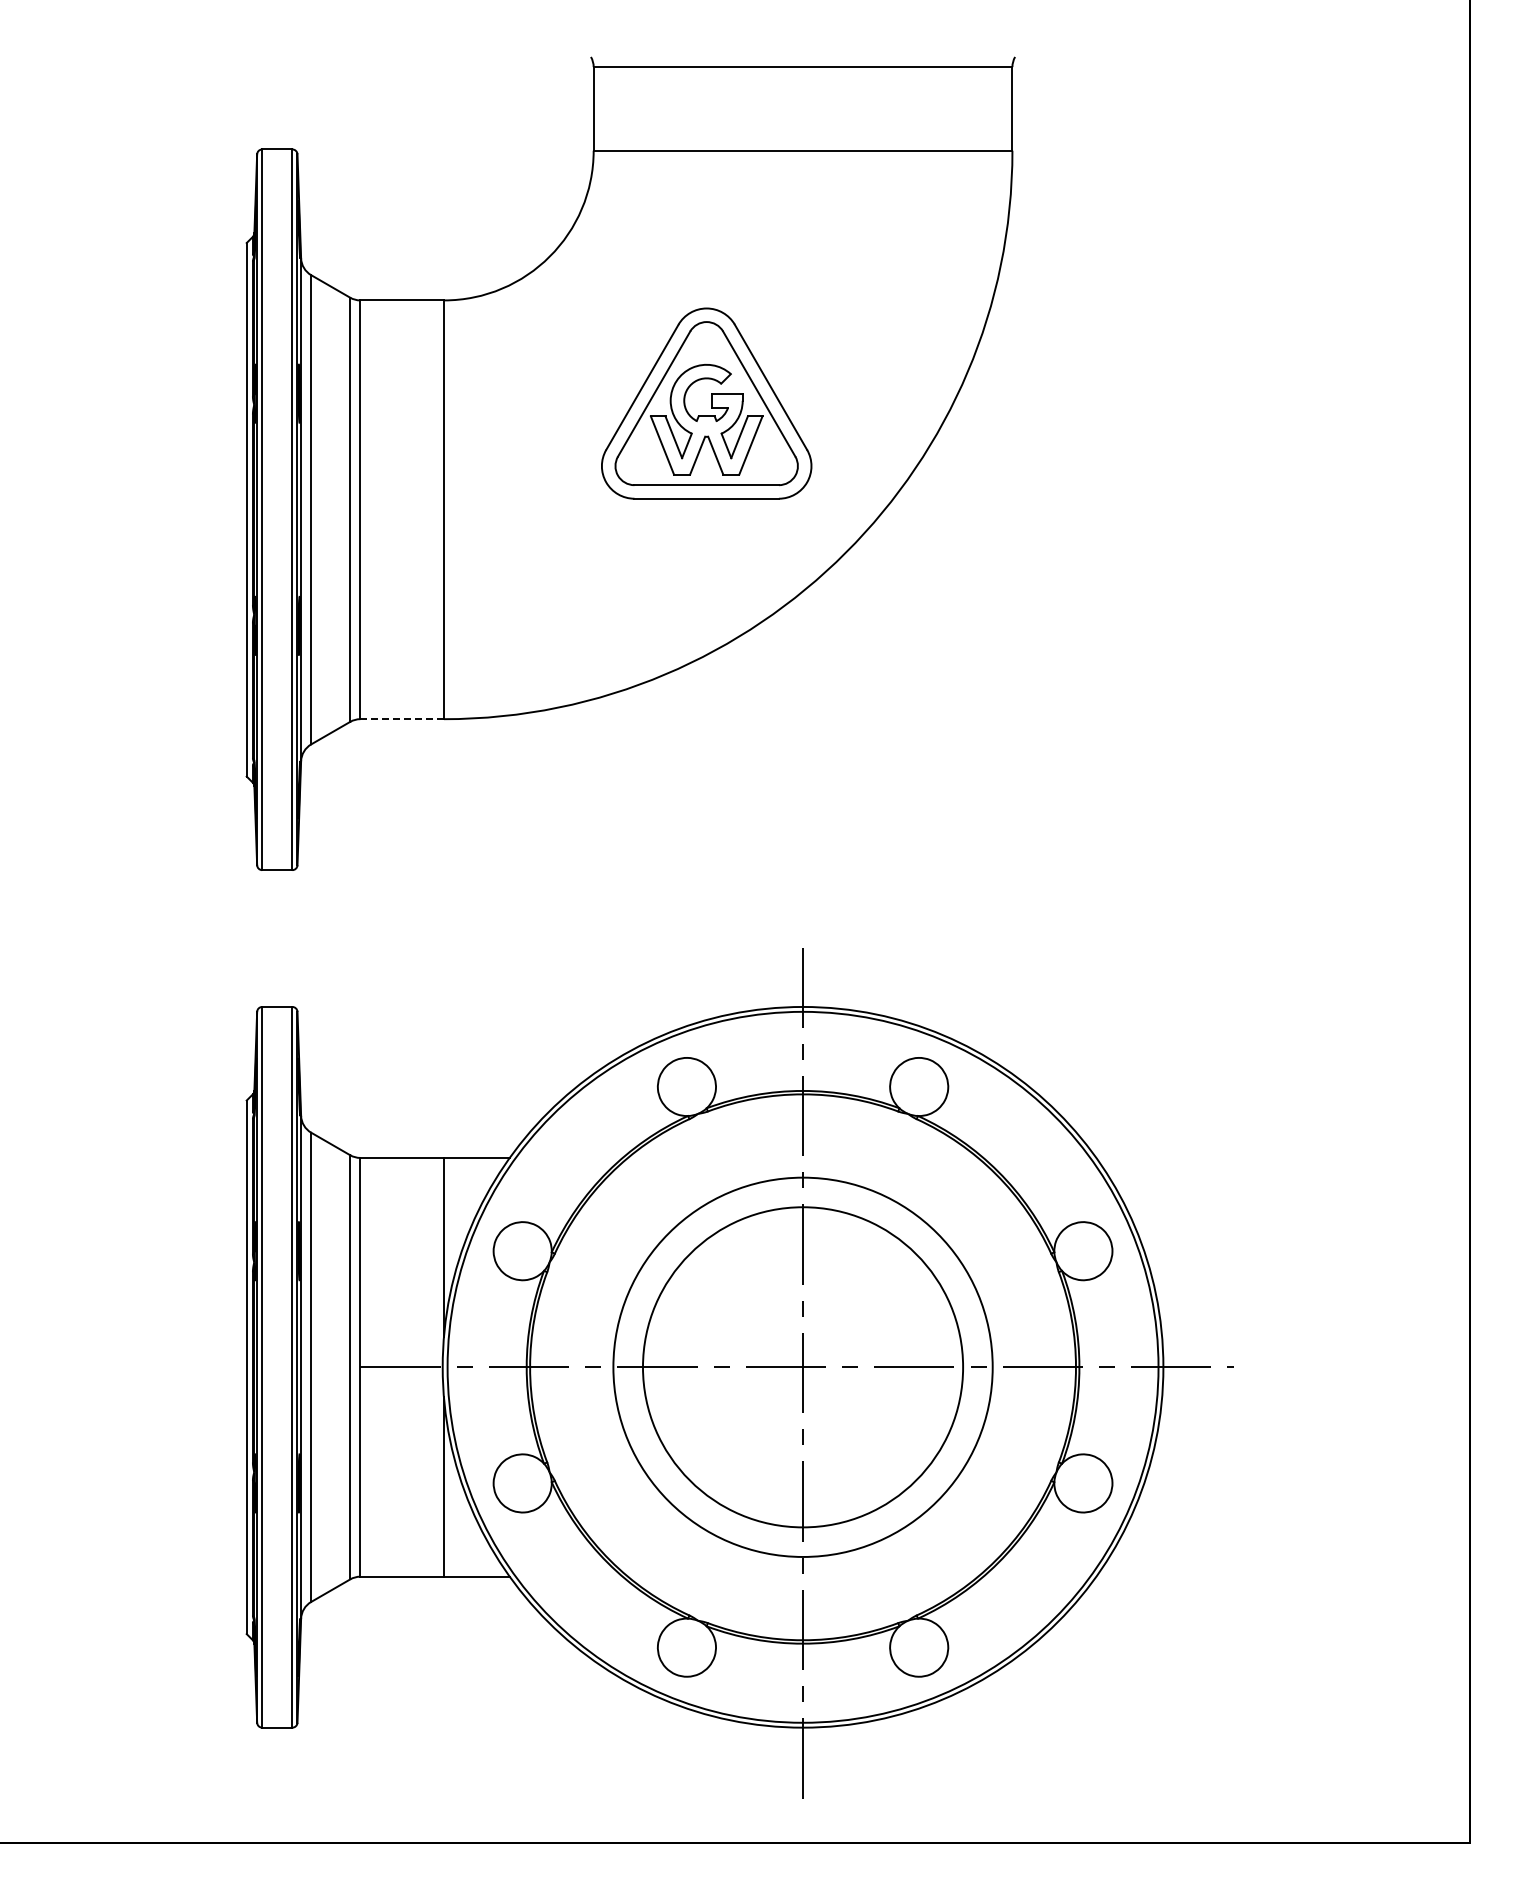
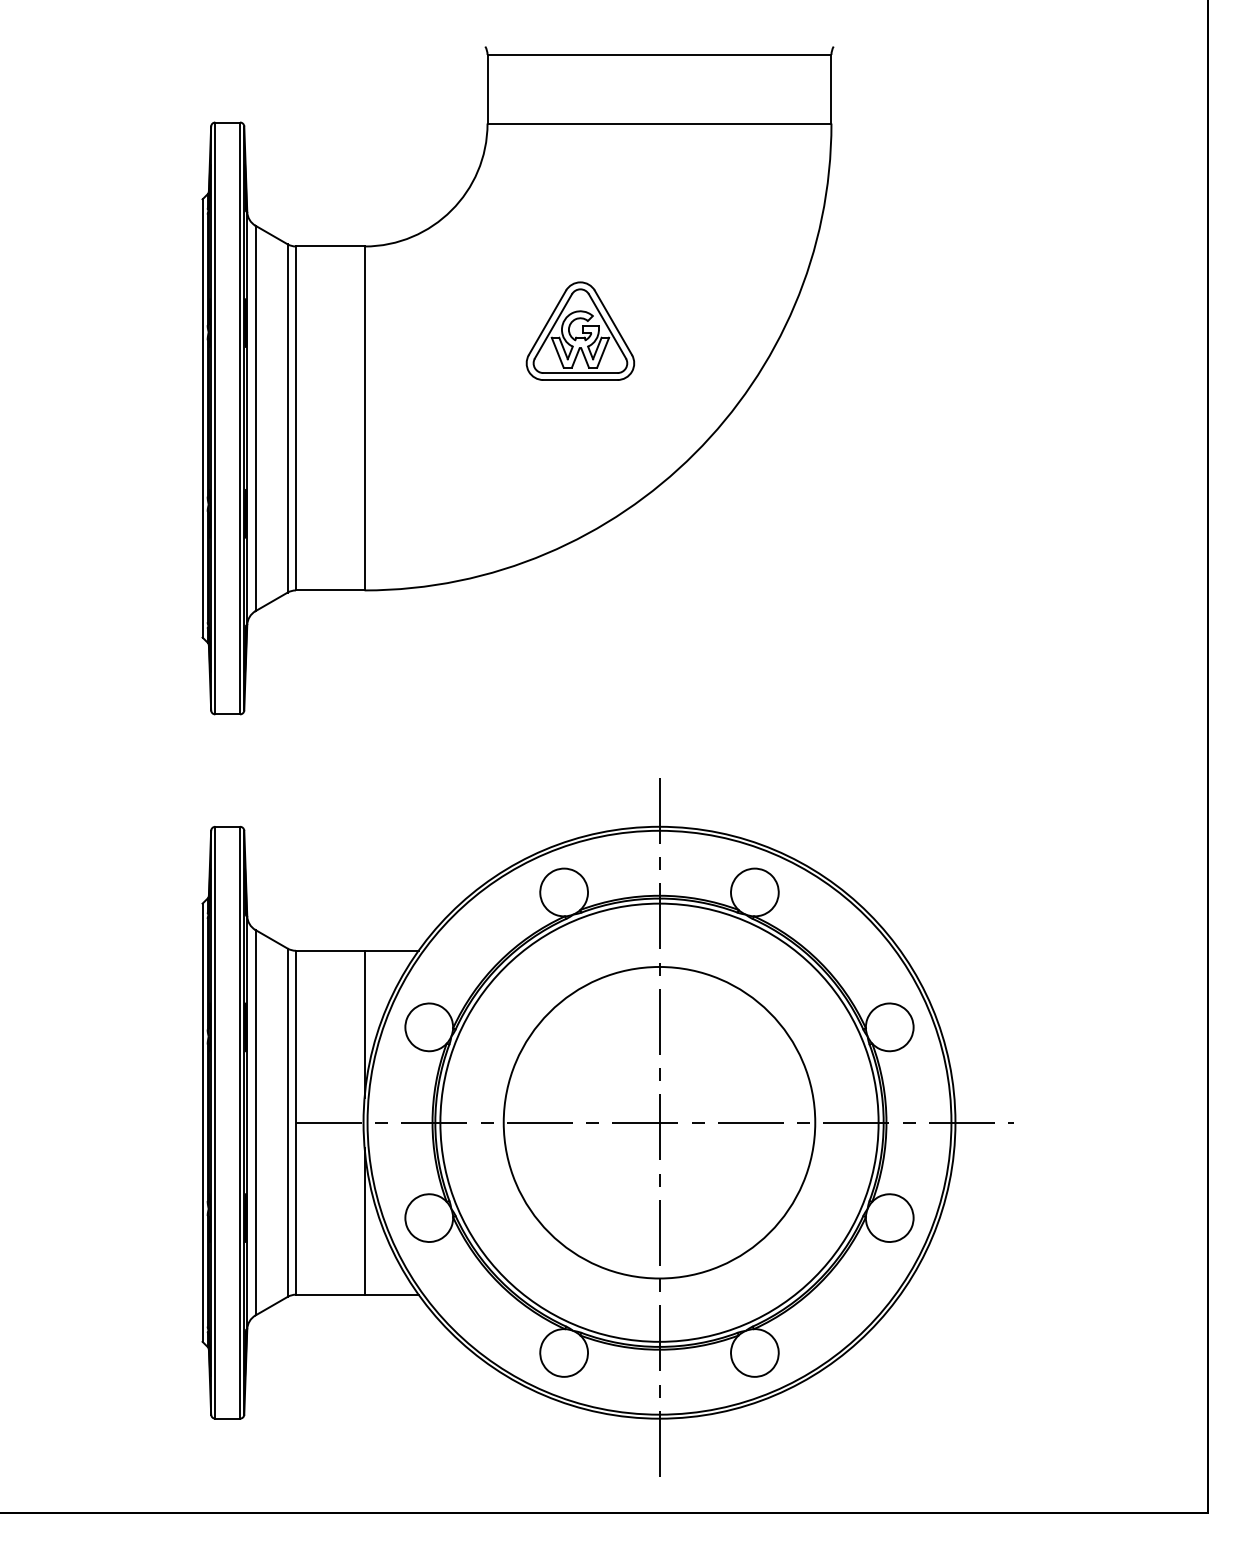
part: (706, 403) -> (580, 331), size x0.62
line: (402, 719) -> (330, 590), dashed -> solid
circle: (802, 1367) -> (659, 1122), size x1.67

